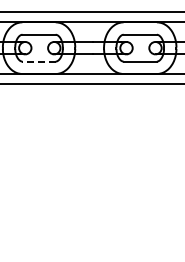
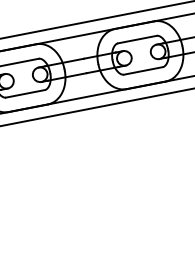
line: (39, 61) -> (25, 93), dashed -> solid

